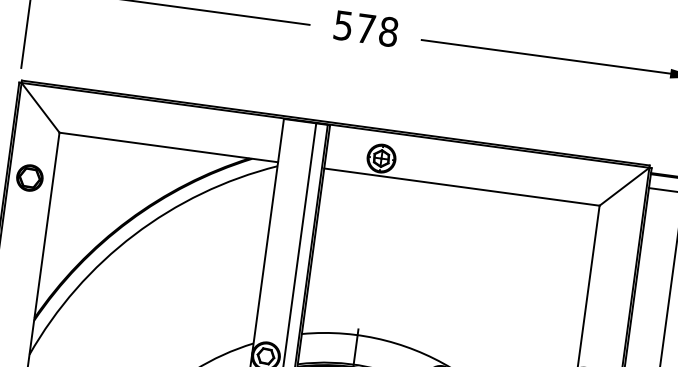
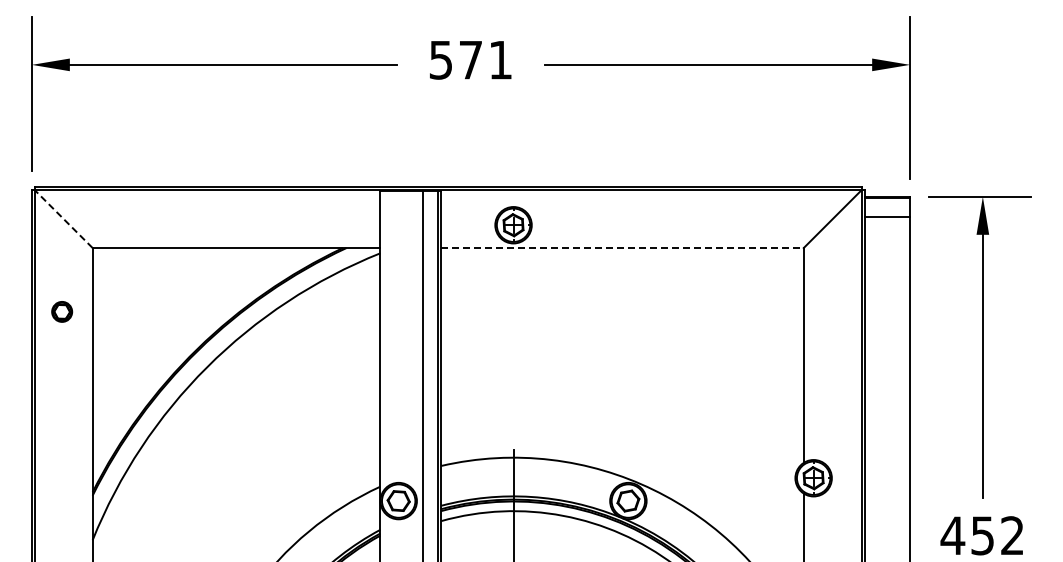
text: (388, 31) -> (500, 59), 578 -> 571
line: (40, 108) -> (63, 219), solid -> dashed
part: (29, 177) -> (61, 311), size x0.6
line: (462, 187) -> (623, 248), solid -> dashed

